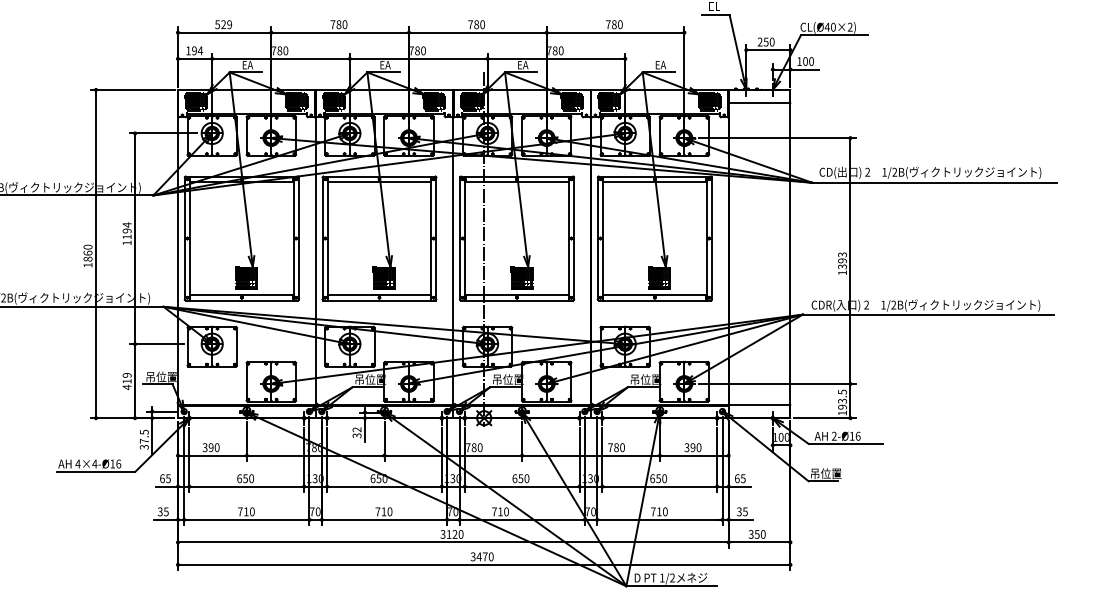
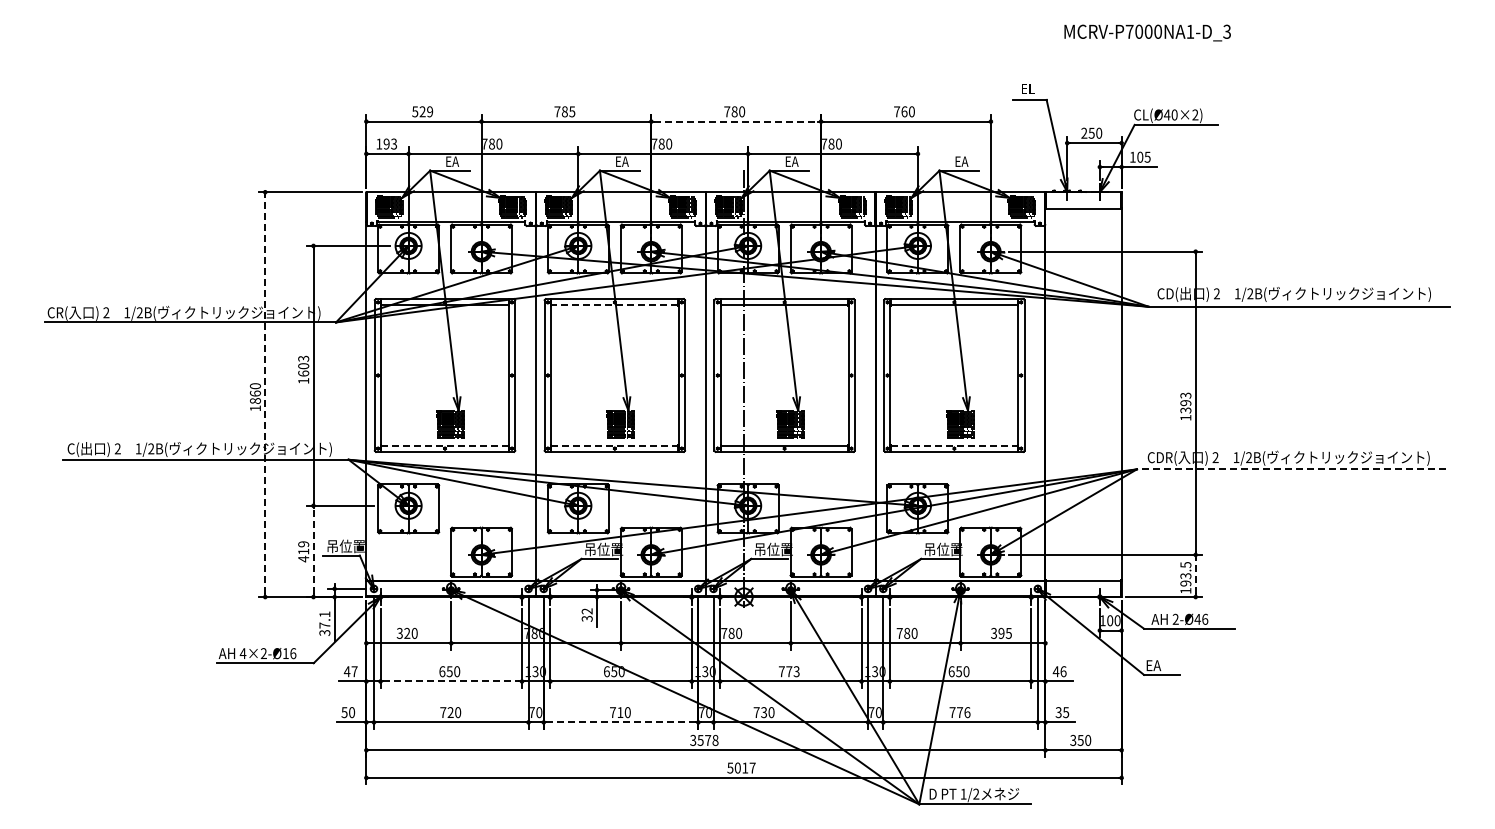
text: (345, 24) -> (572, 111), 780 -> 785
text: (614, 24) -> (904, 111), 780 -> 760
line: (478, 32) -> (736, 121), solid -> dashed
text: (199, 50) -> (393, 143), 194 -> 193
text: (811, 60) -> (1147, 156), 100 -> 105
line: (379, 181) -> (614, 305), solid -> dashed
text: (127, 230) -> (303, 365), 1194 -> 1603
line: (96, 253) -> (265, 394), solid -> dashed
line: (242, 295) -> (445, 445), solid -> dashed
line: (379, 295) -> (614, 445), solid -> dashed
line: (654, 295) -> (954, 445), solid -> dashed
line: (928, 314) -> (1291, 469), solid -> dashed
line: (135, 380) -> (313, 550), solid -> dashed
line: (850, 400) -> (1195, 575), solid -> dashed
text: (144, 432) -> (324, 614), 37.5 -> 37.1
text: (851, 436) -> (1197, 619), 2-Ø16 -> 2-Ø46
text: (211, 447) -> (407, 633), 390 -> 320
text: (698, 447) -> (1008, 633), 390 -> 395
text: (94, 463) -> (263, 653), 4×4-Ø16 -> 4×2-Ø16
text: (826, 473) -> (1165, 665), 吊位置 -> EA
text: (165, 478) -> (350, 671), 65 -> 47
text: (521, 478) -> (789, 671), 650 -> 773
text: (740, 478) -> (1059, 671), 65 -> 46
line: (247, 486) -> (451, 681), solid -> dashed
text: (163, 511) -> (348, 712), 35 -> 50
text: (246, 511) -> (450, 712), 710 -> 720
text: (500, 511) -> (764, 712), 710 -> 730
text: (662, 511) -> (963, 712), 710 -> 776
line: (384, 519) -> (621, 722), solid -> dashed
text: (454, 533) -> (707, 739), 3120 -> 3578
text: (482, 556) -> (741, 767), 3470 -> 5017

